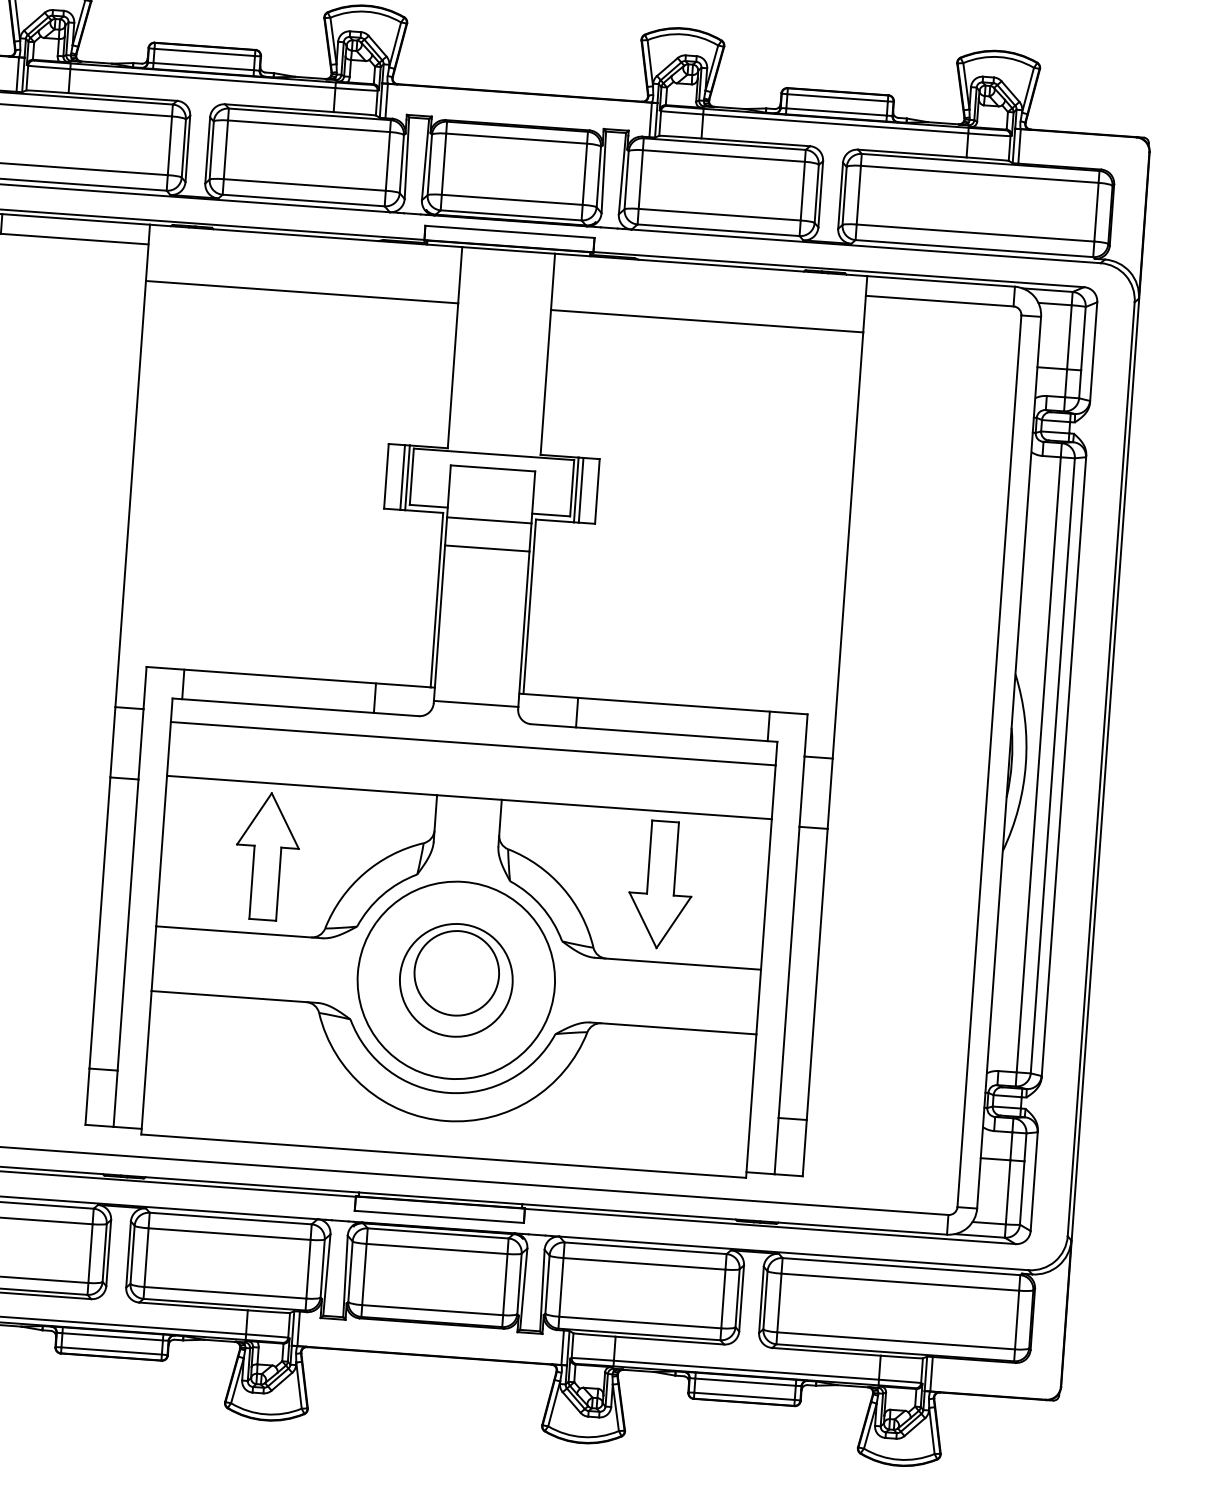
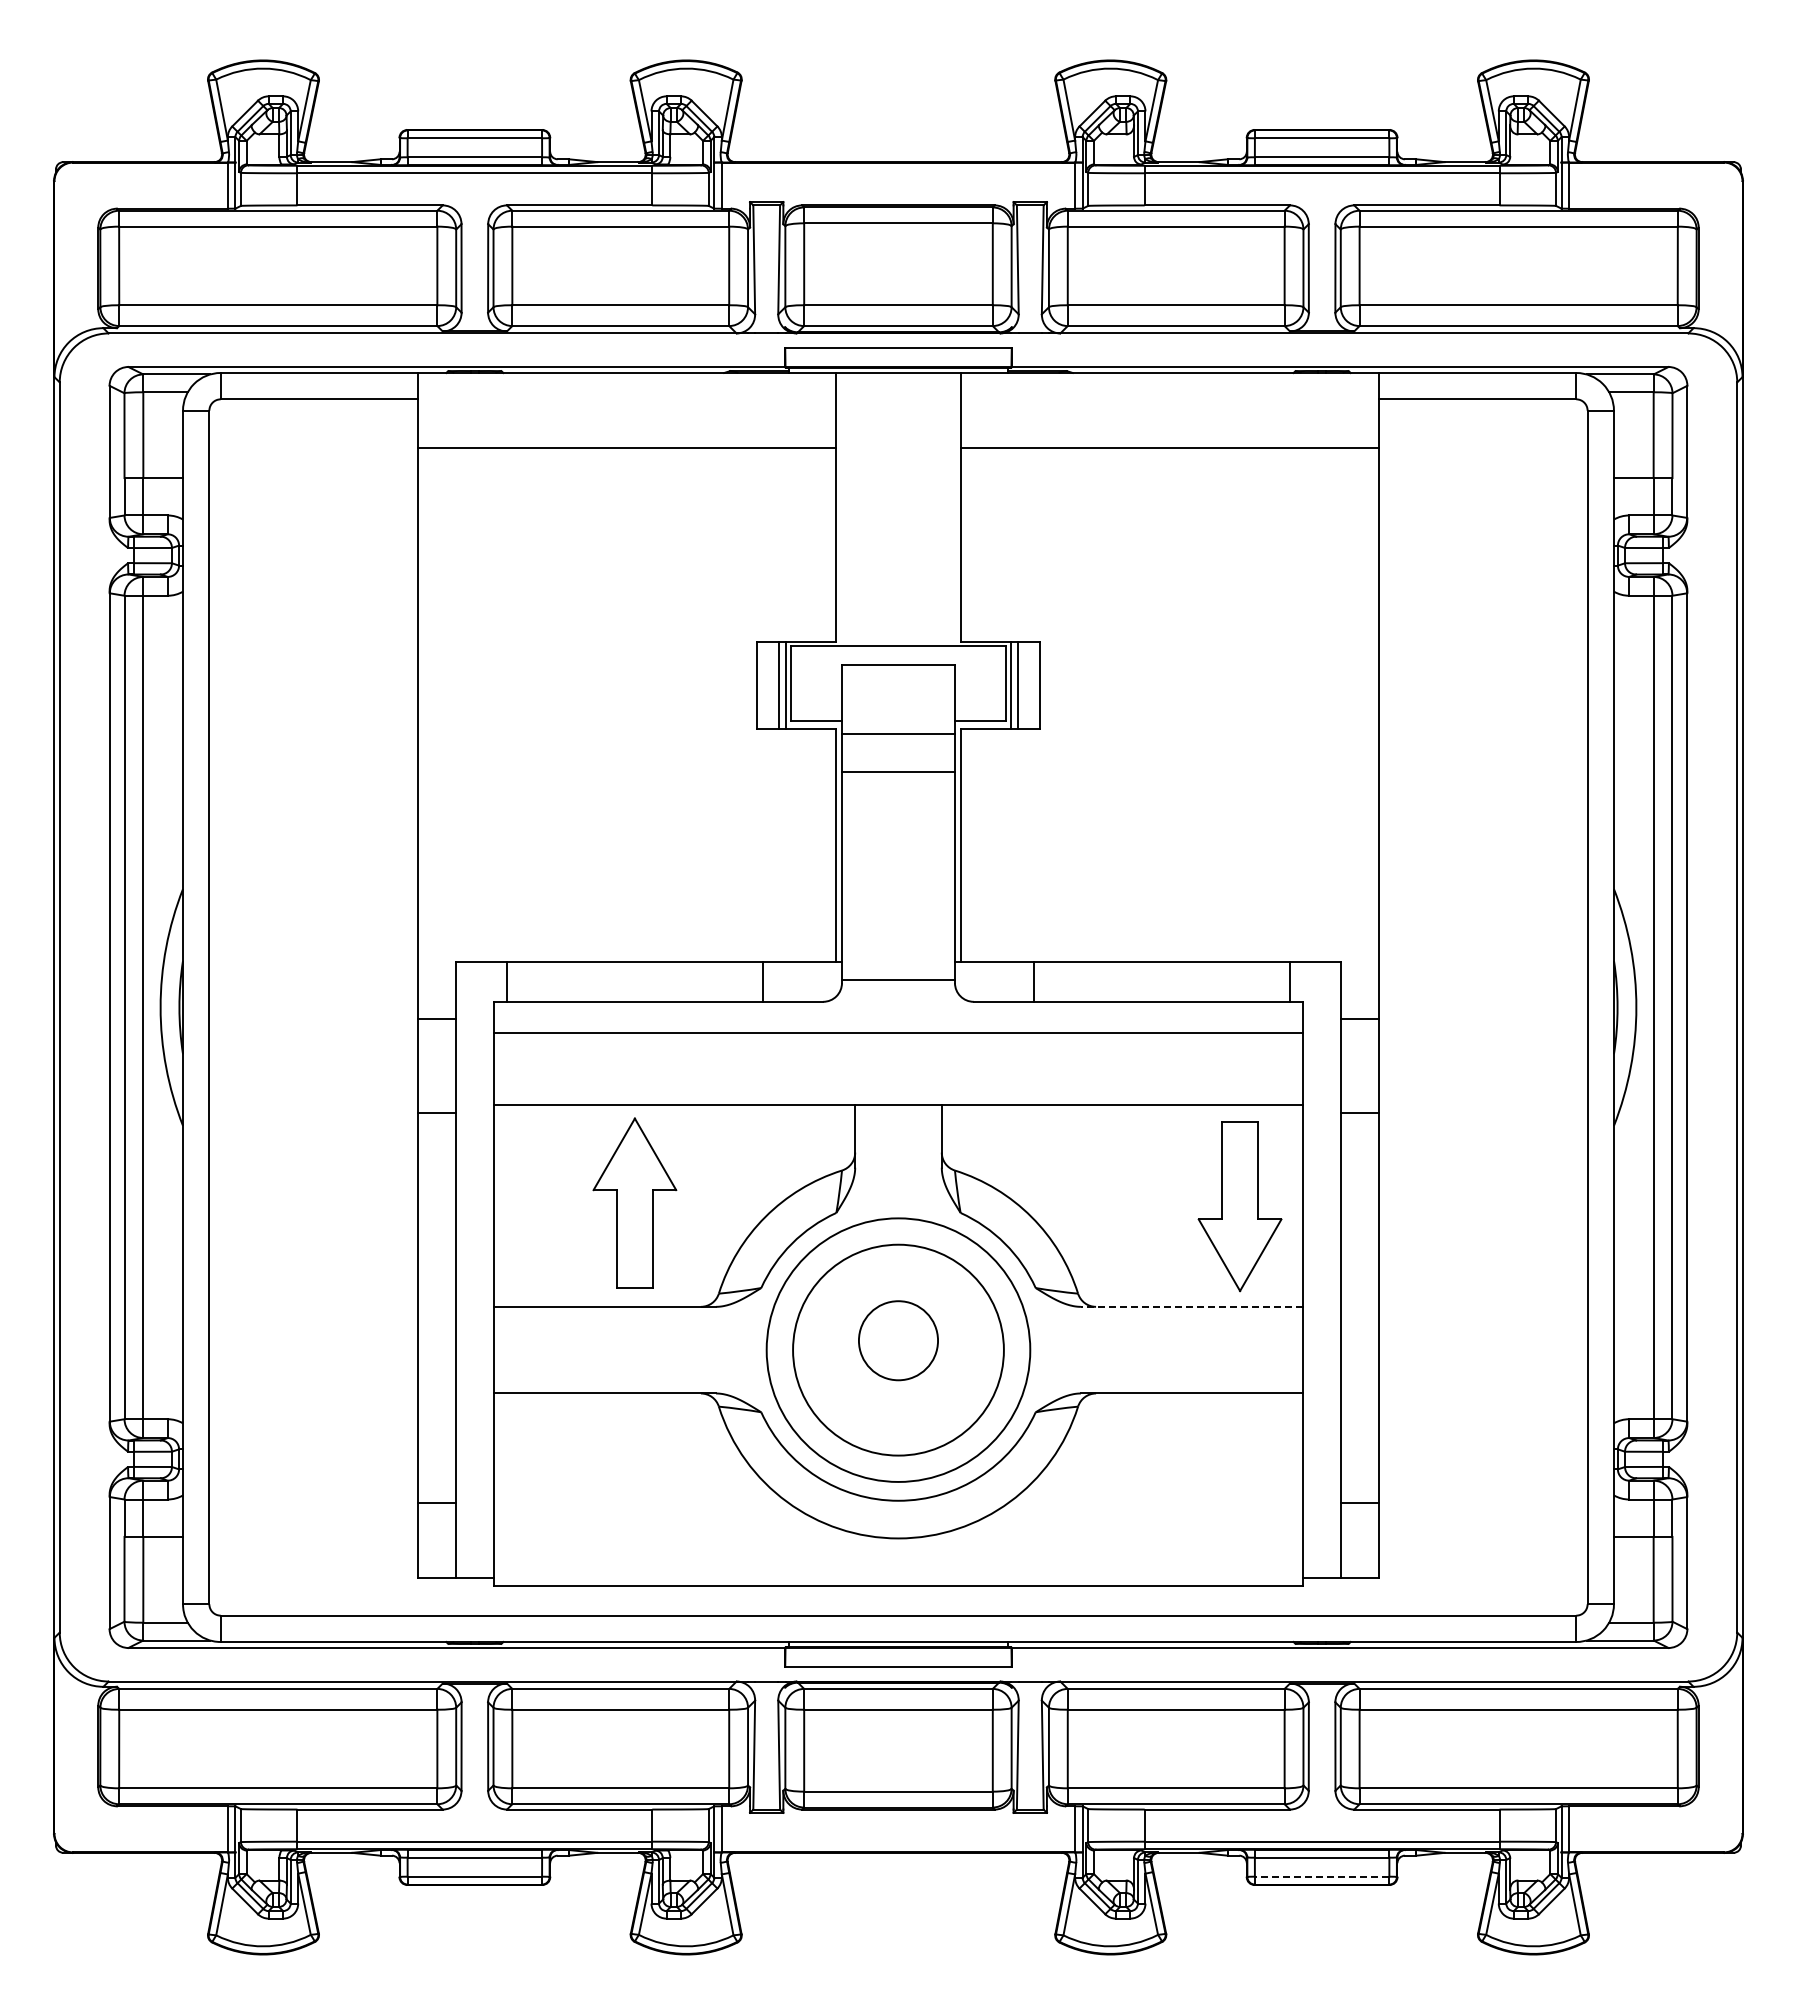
part: (660, 884) -> (1239, 1206), moved
line: (677, 963) -> (1191, 1306), solid -> dashed
circle: (456, 973) -> (898, 1340), size x0.7
circle: (456, 979) -> (898, 1349), size x1.4
line: (744, 1396) -> (1321, 1876), solid -> dashed

